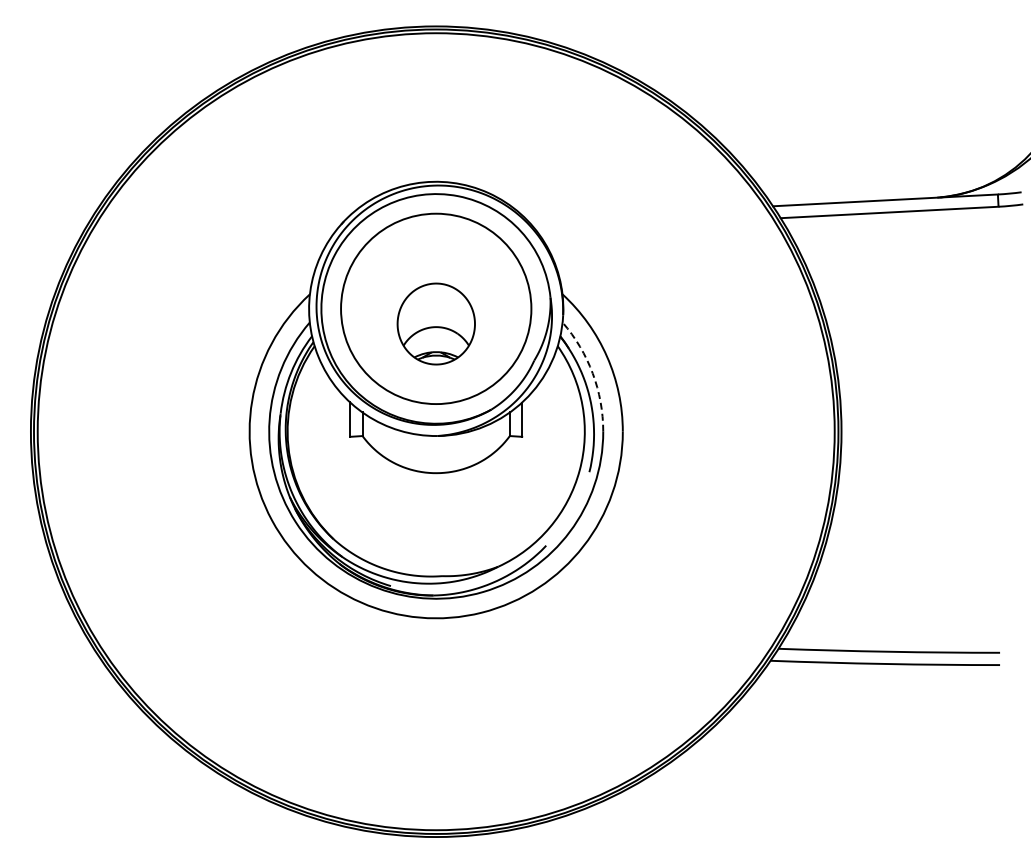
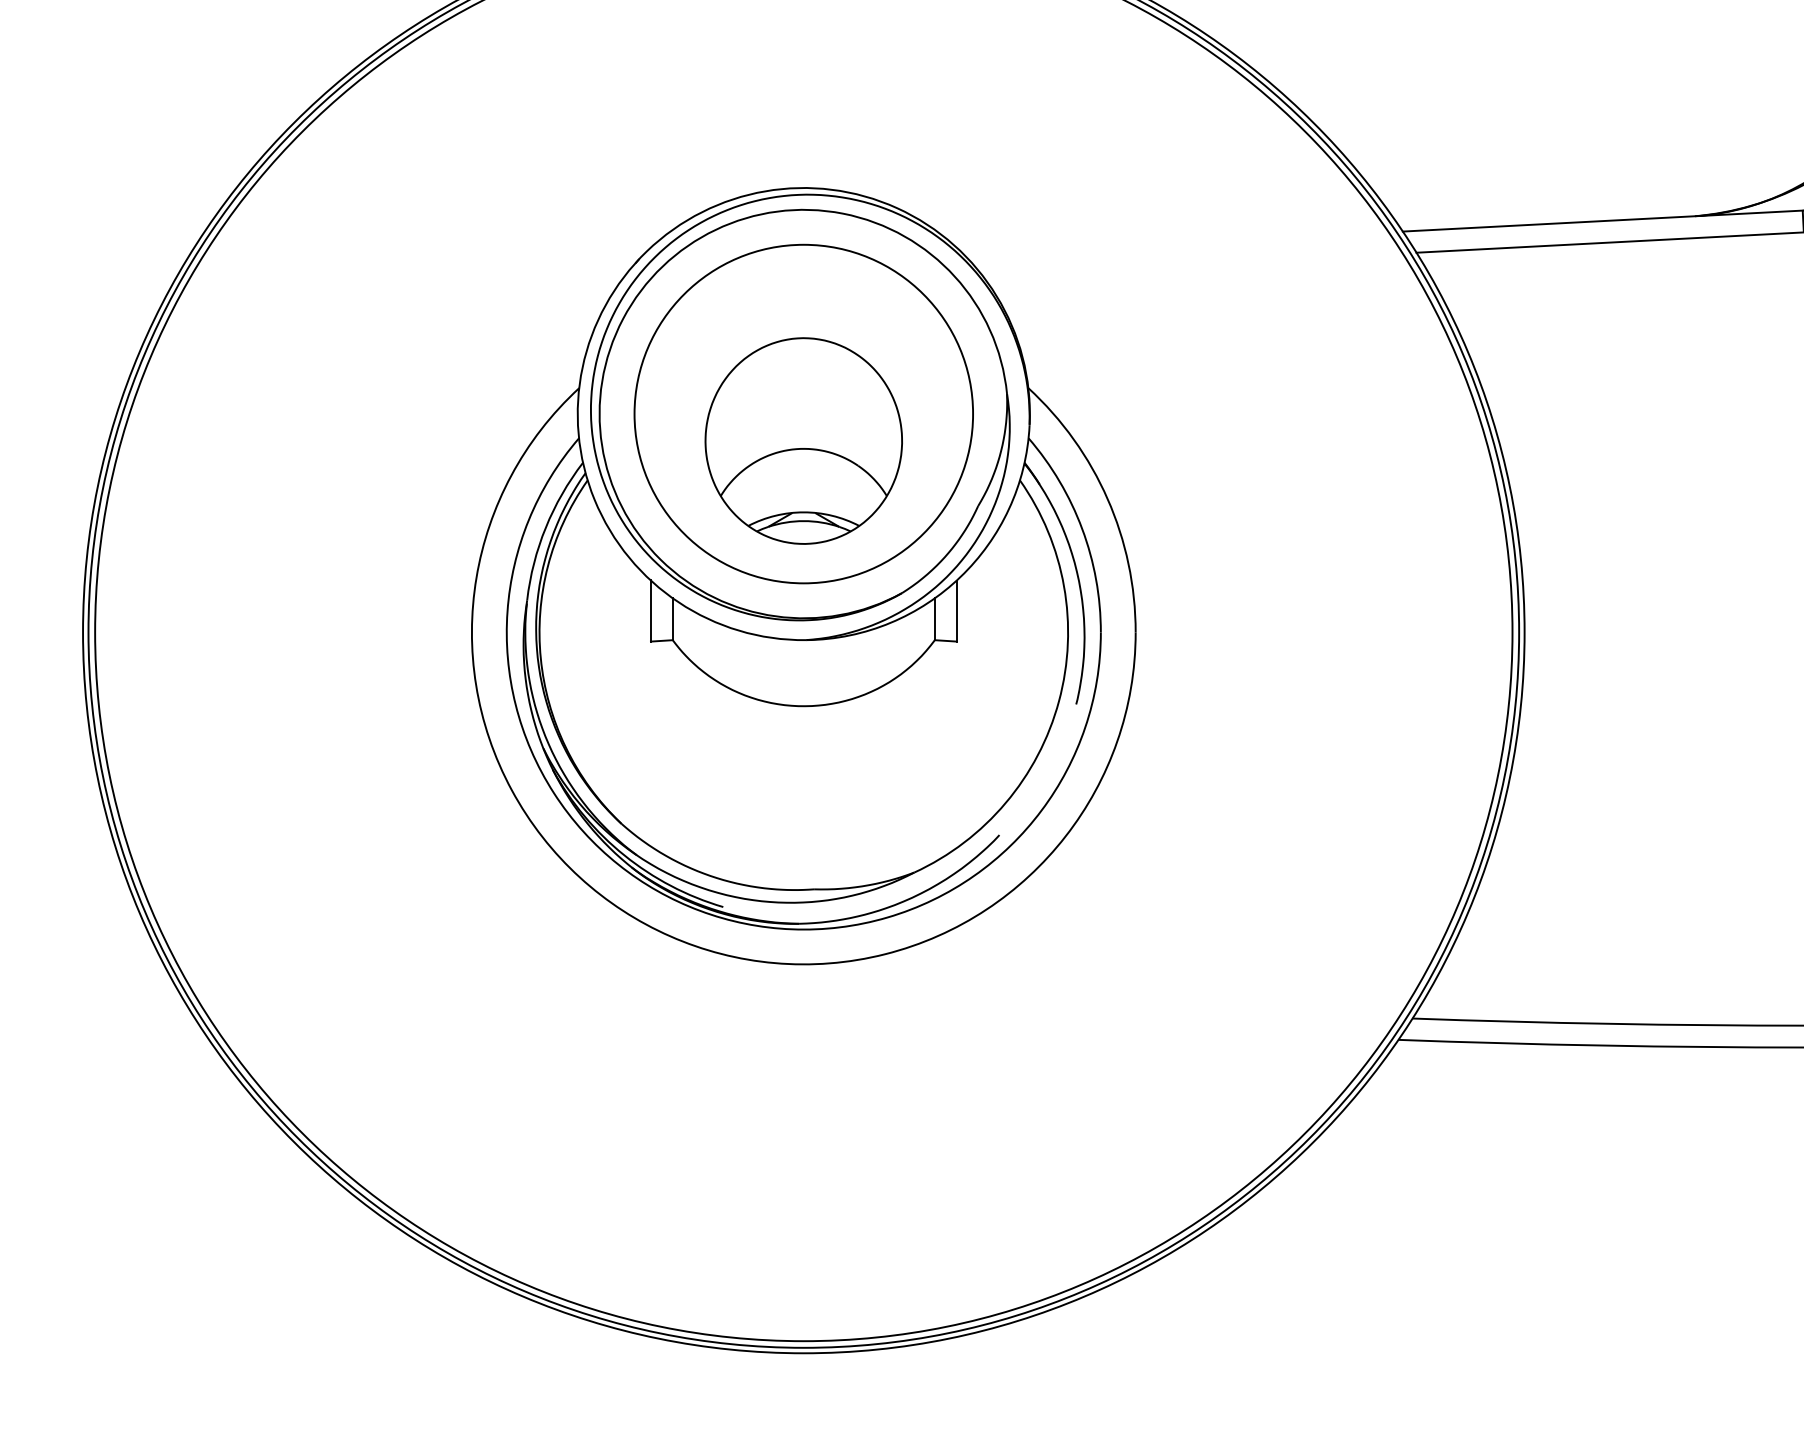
part: (436, 323) -> (804, 440), size x1.43
arc: (592, 373) -> (1081, 528), dashed -> solid

